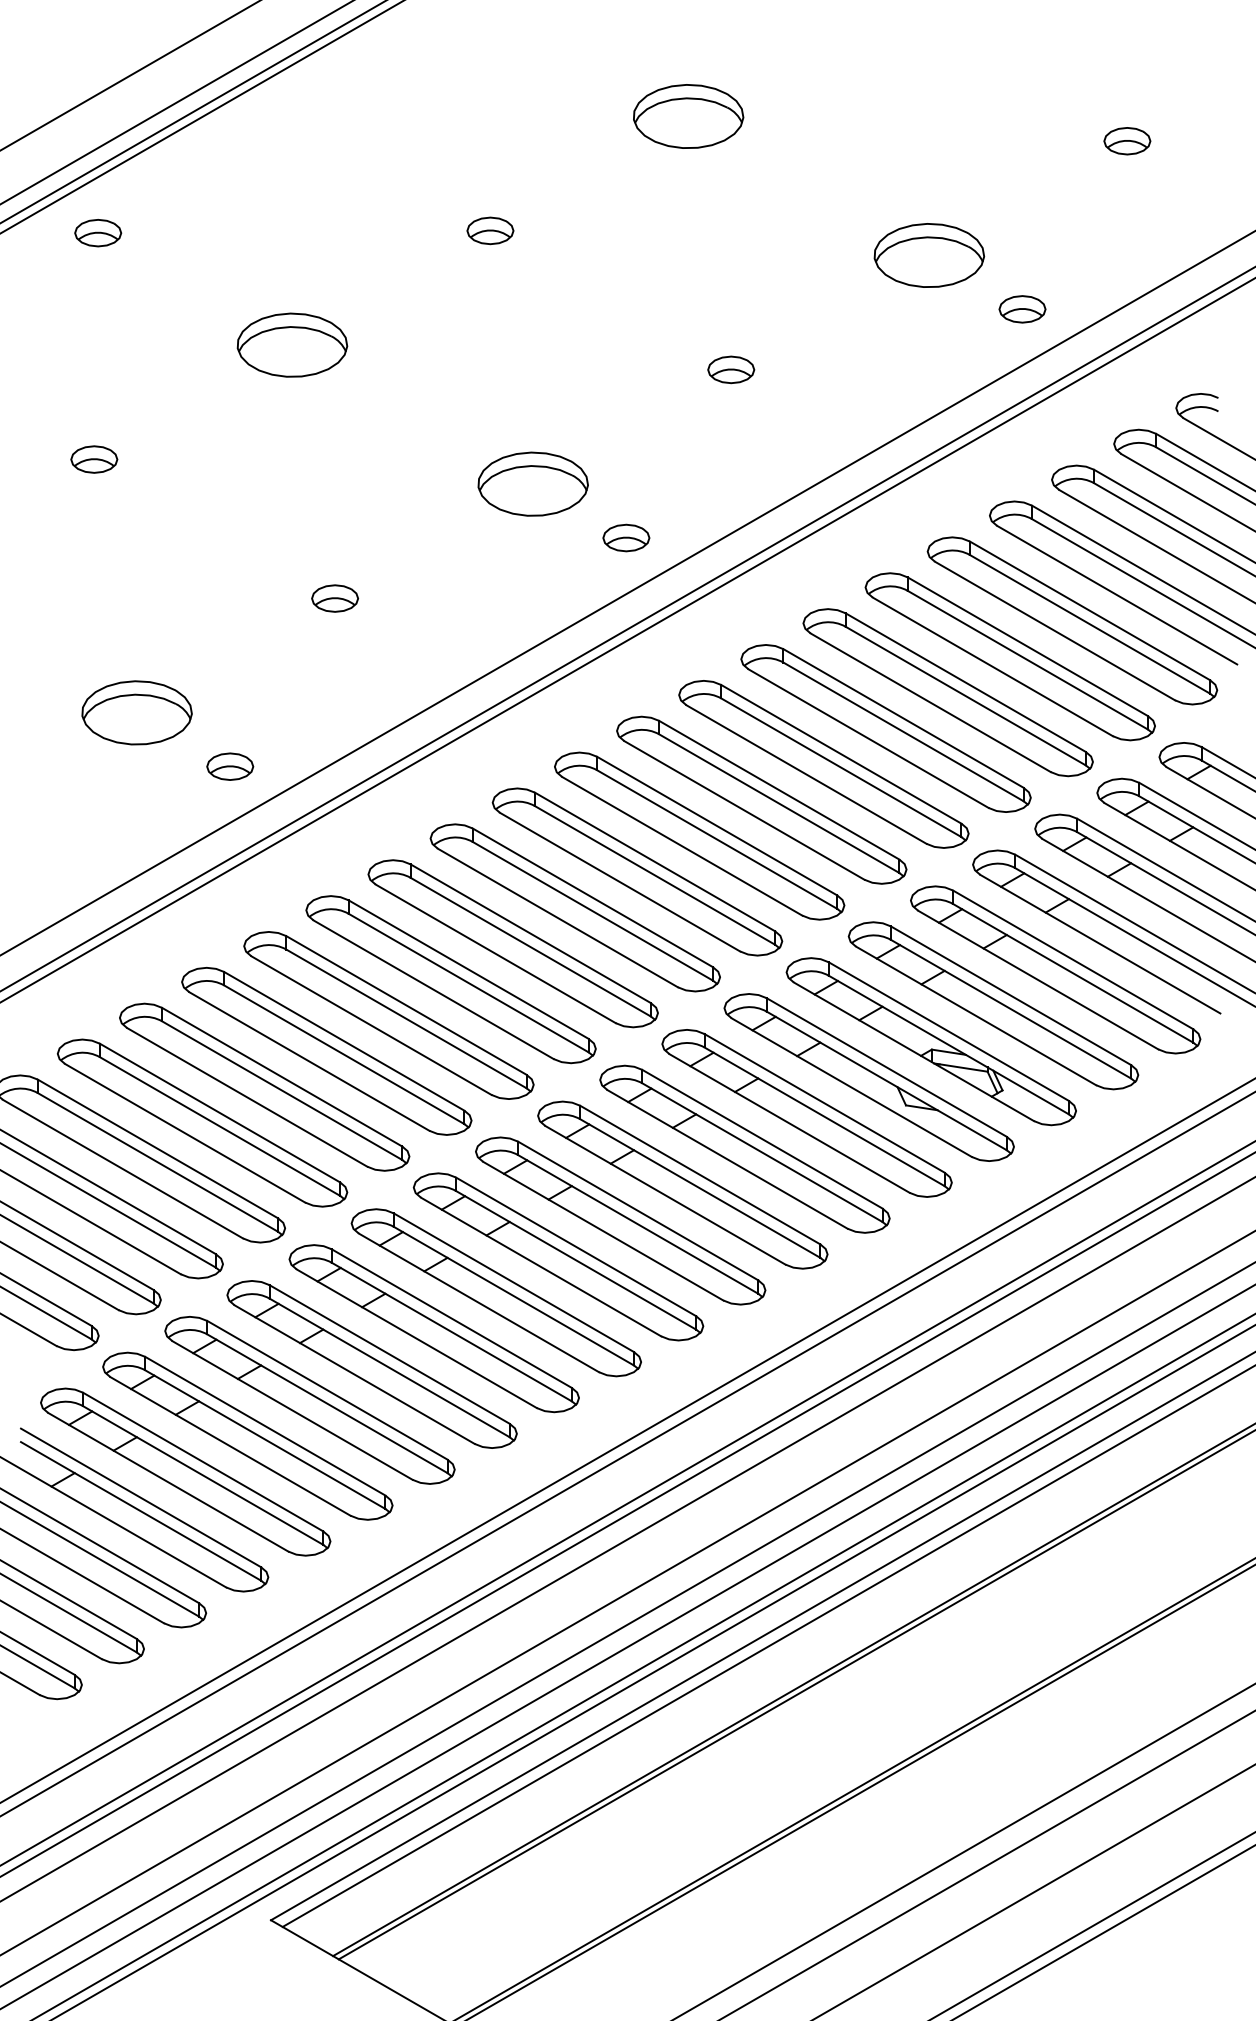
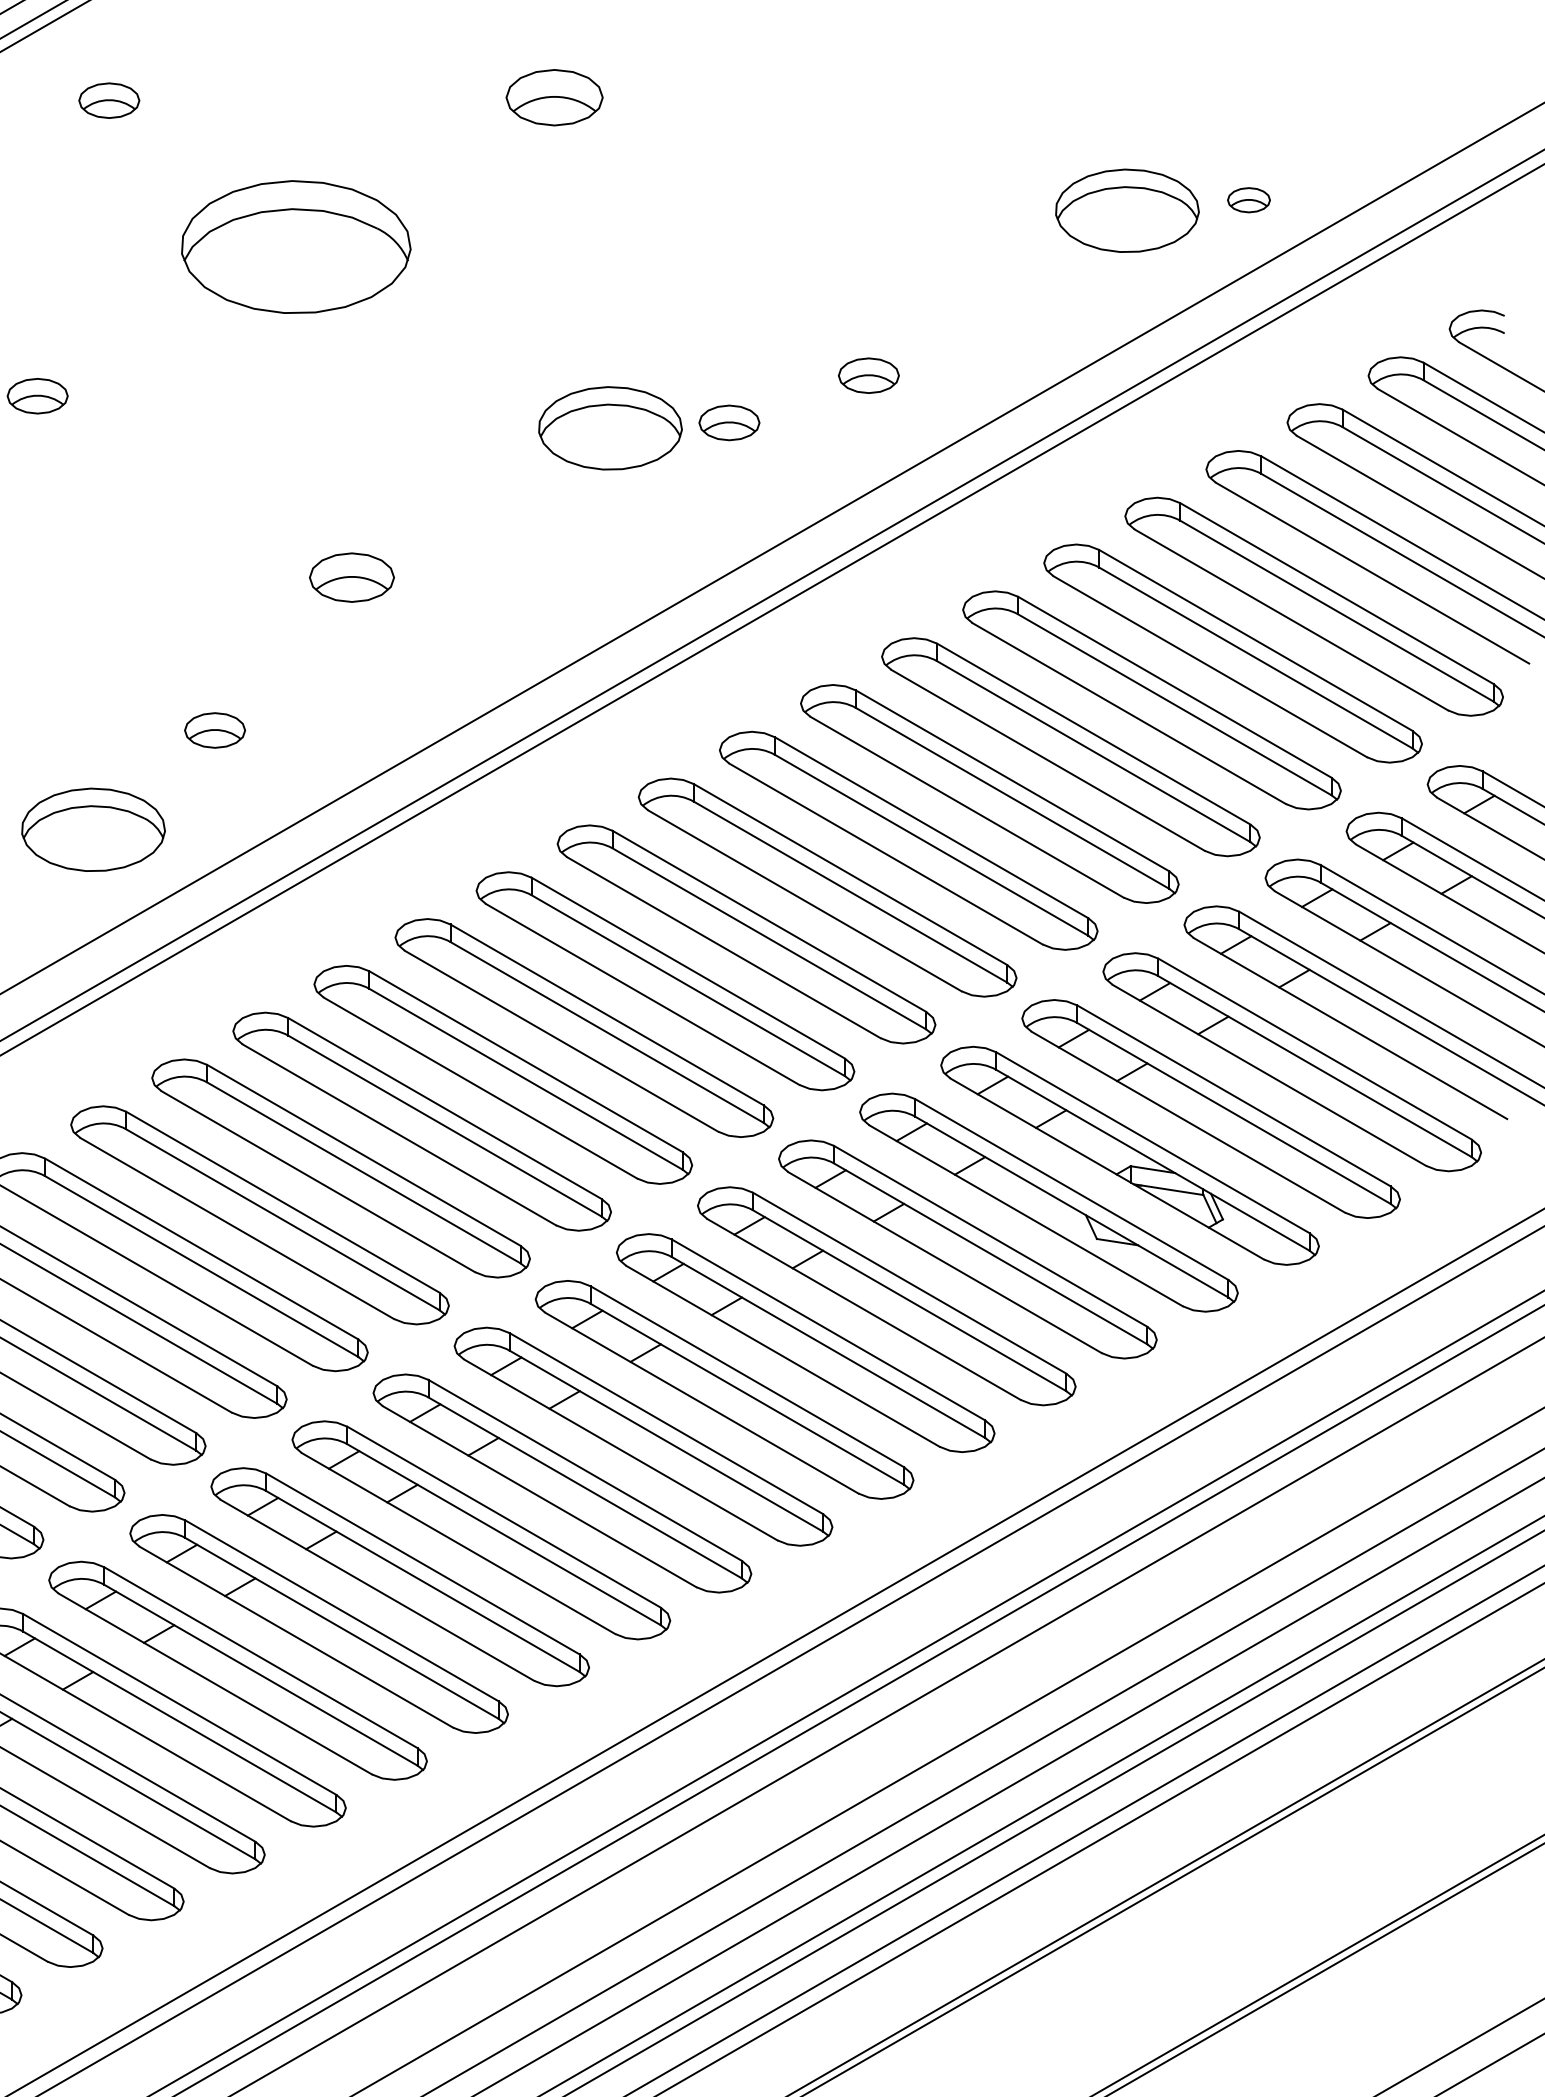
part: (490, 230) -> (554, 97), size x1.6
part: (98, 233) -> (109, 101), moved
part: (929, 255) -> (1127, 210), moved
part: (1022, 309) -> (1248, 200), size x0.7
part: (292, 344) -> (296, 246), size x1.6
part: (731, 369) -> (869, 375), moved
part: (626, 537) -> (729, 422), moved
part: (334, 598) -> (351, 577), size x1.4
part: (136, 712) -> (92, 829), moved
part: (230, 766) -> (215, 730), moved

